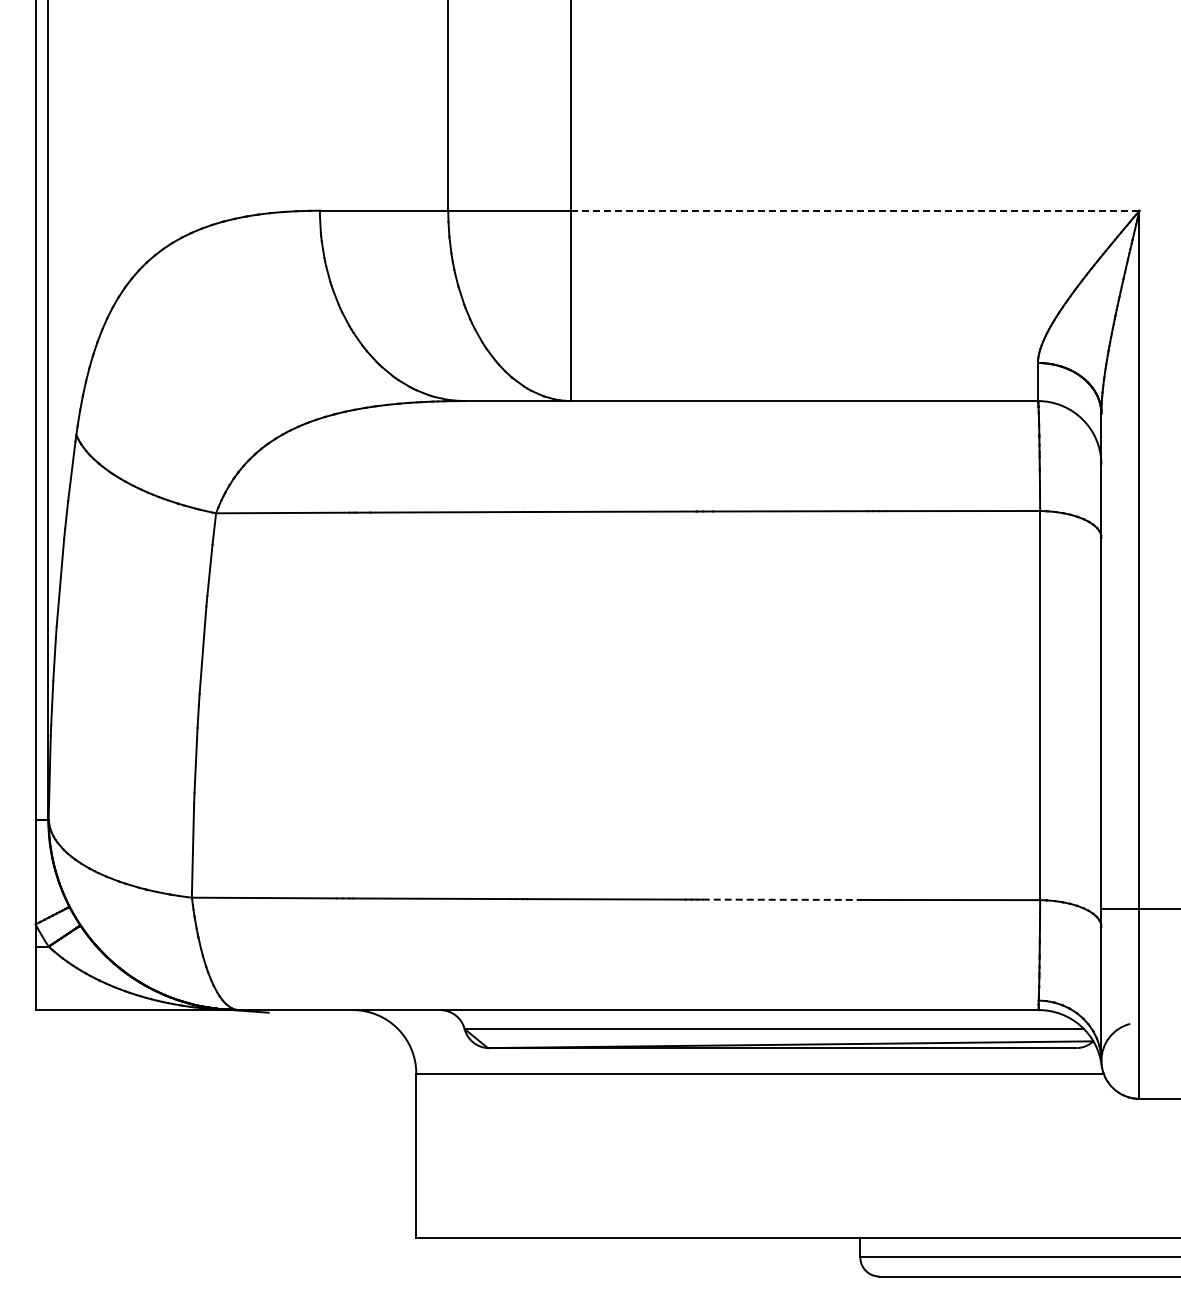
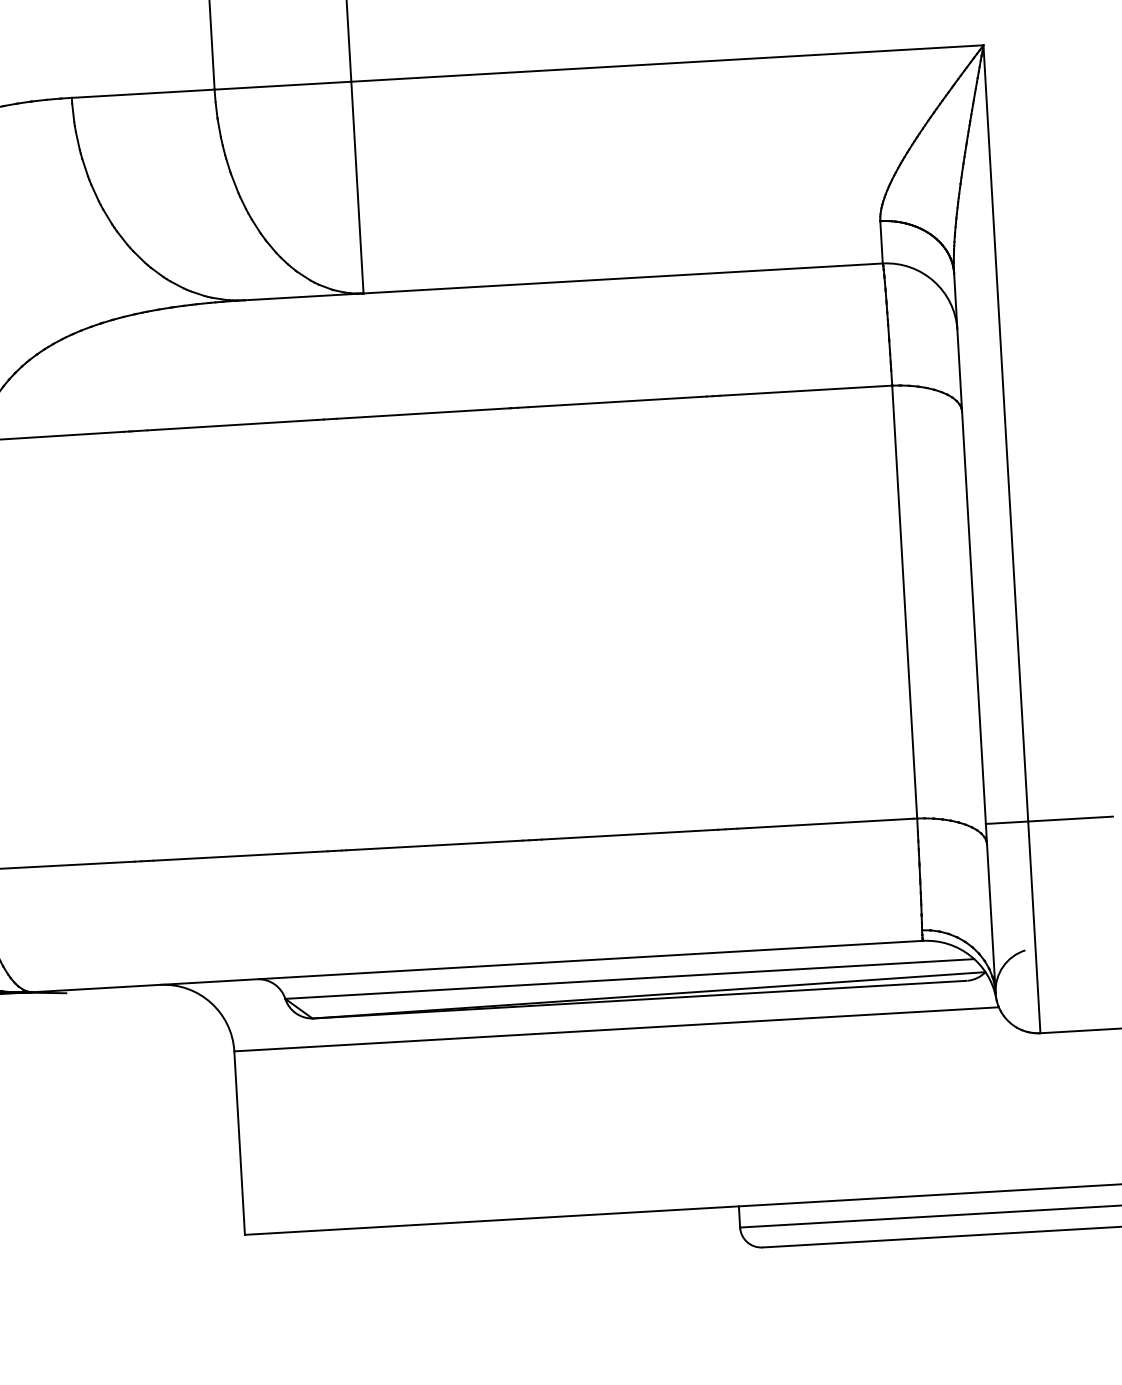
line: (855, 210) -> (667, 63), dashed -> solid
line: (782, 899) -> (630, 834), dashed -> solid

